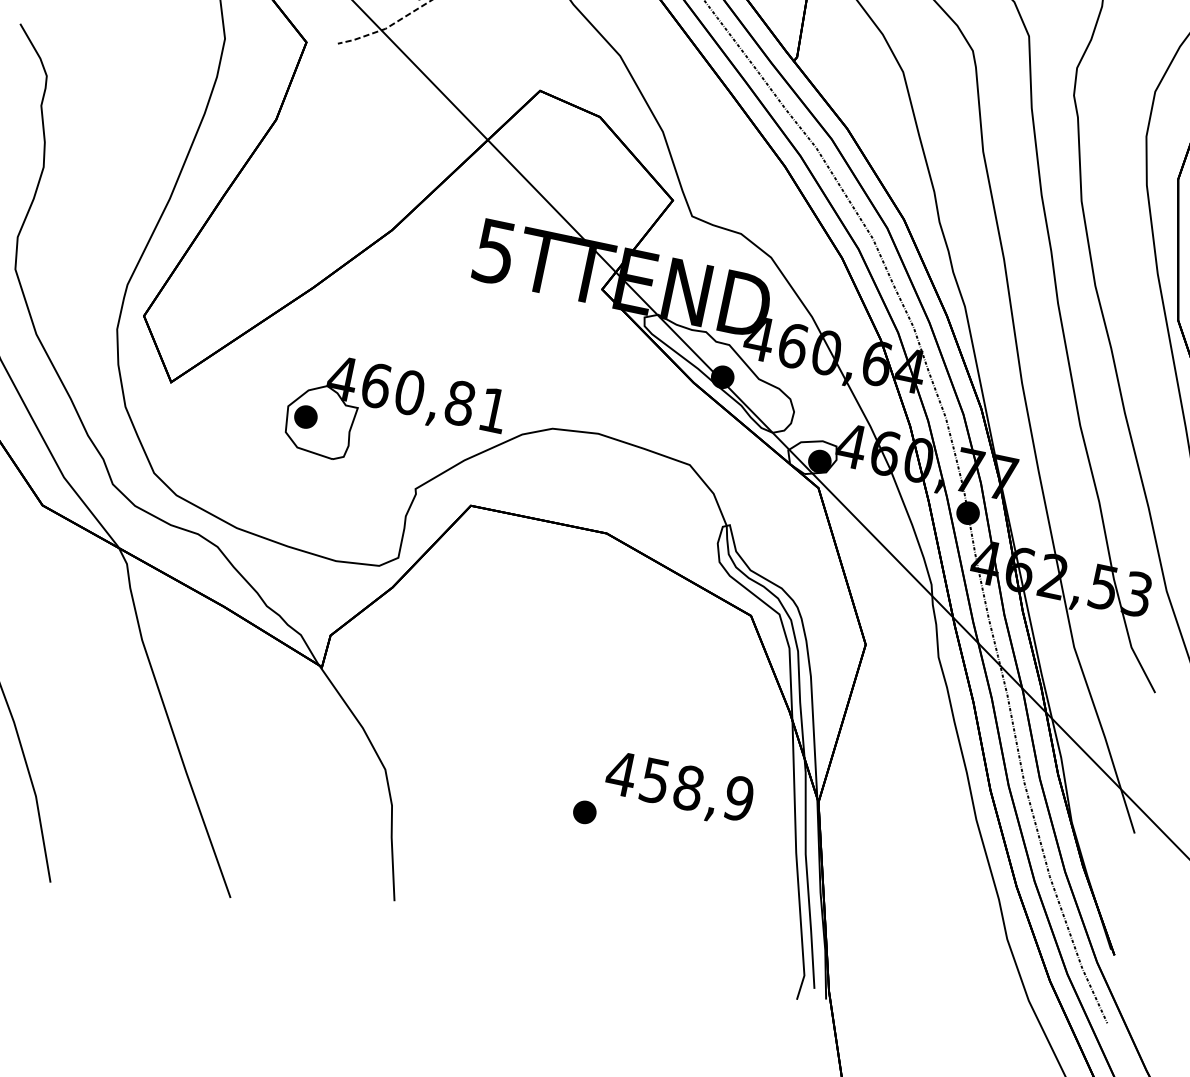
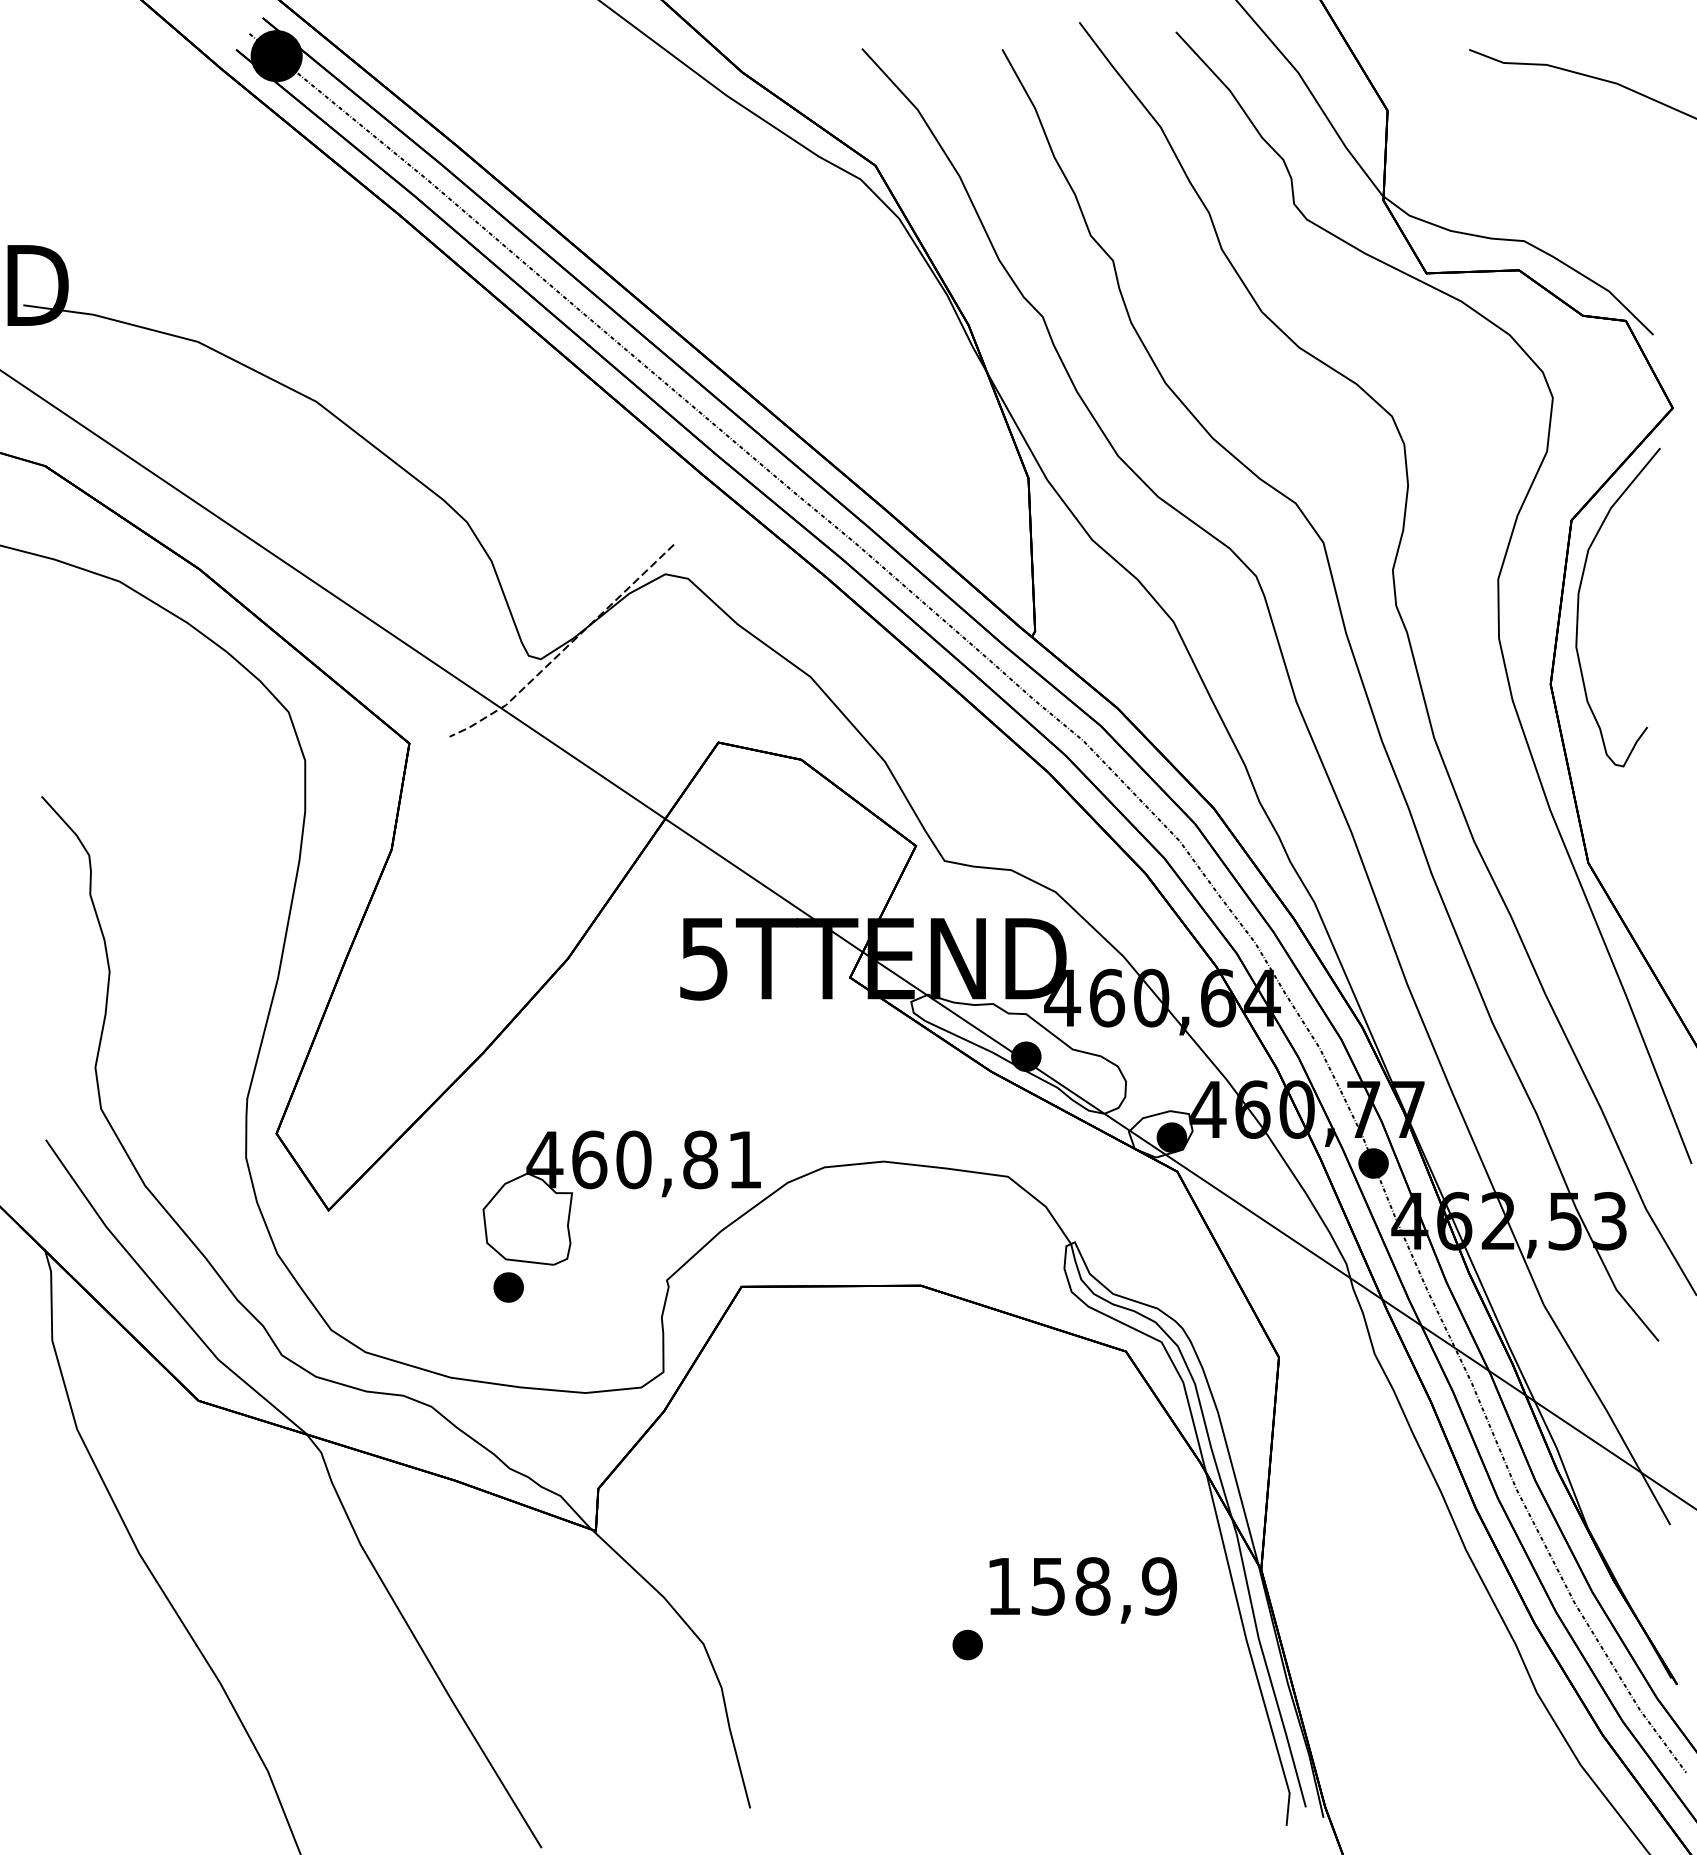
part: (305, 417) -> (508, 1287), moved
text: (621, 773) -> (1003, 1586), 458,9 -> 158,9

